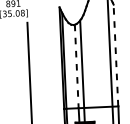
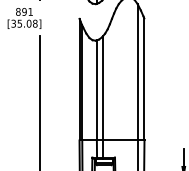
line: (116, 55) -> (144, 79), dashed -> solid
line: (76, 66) -> (96, 90), dashed -> solid

